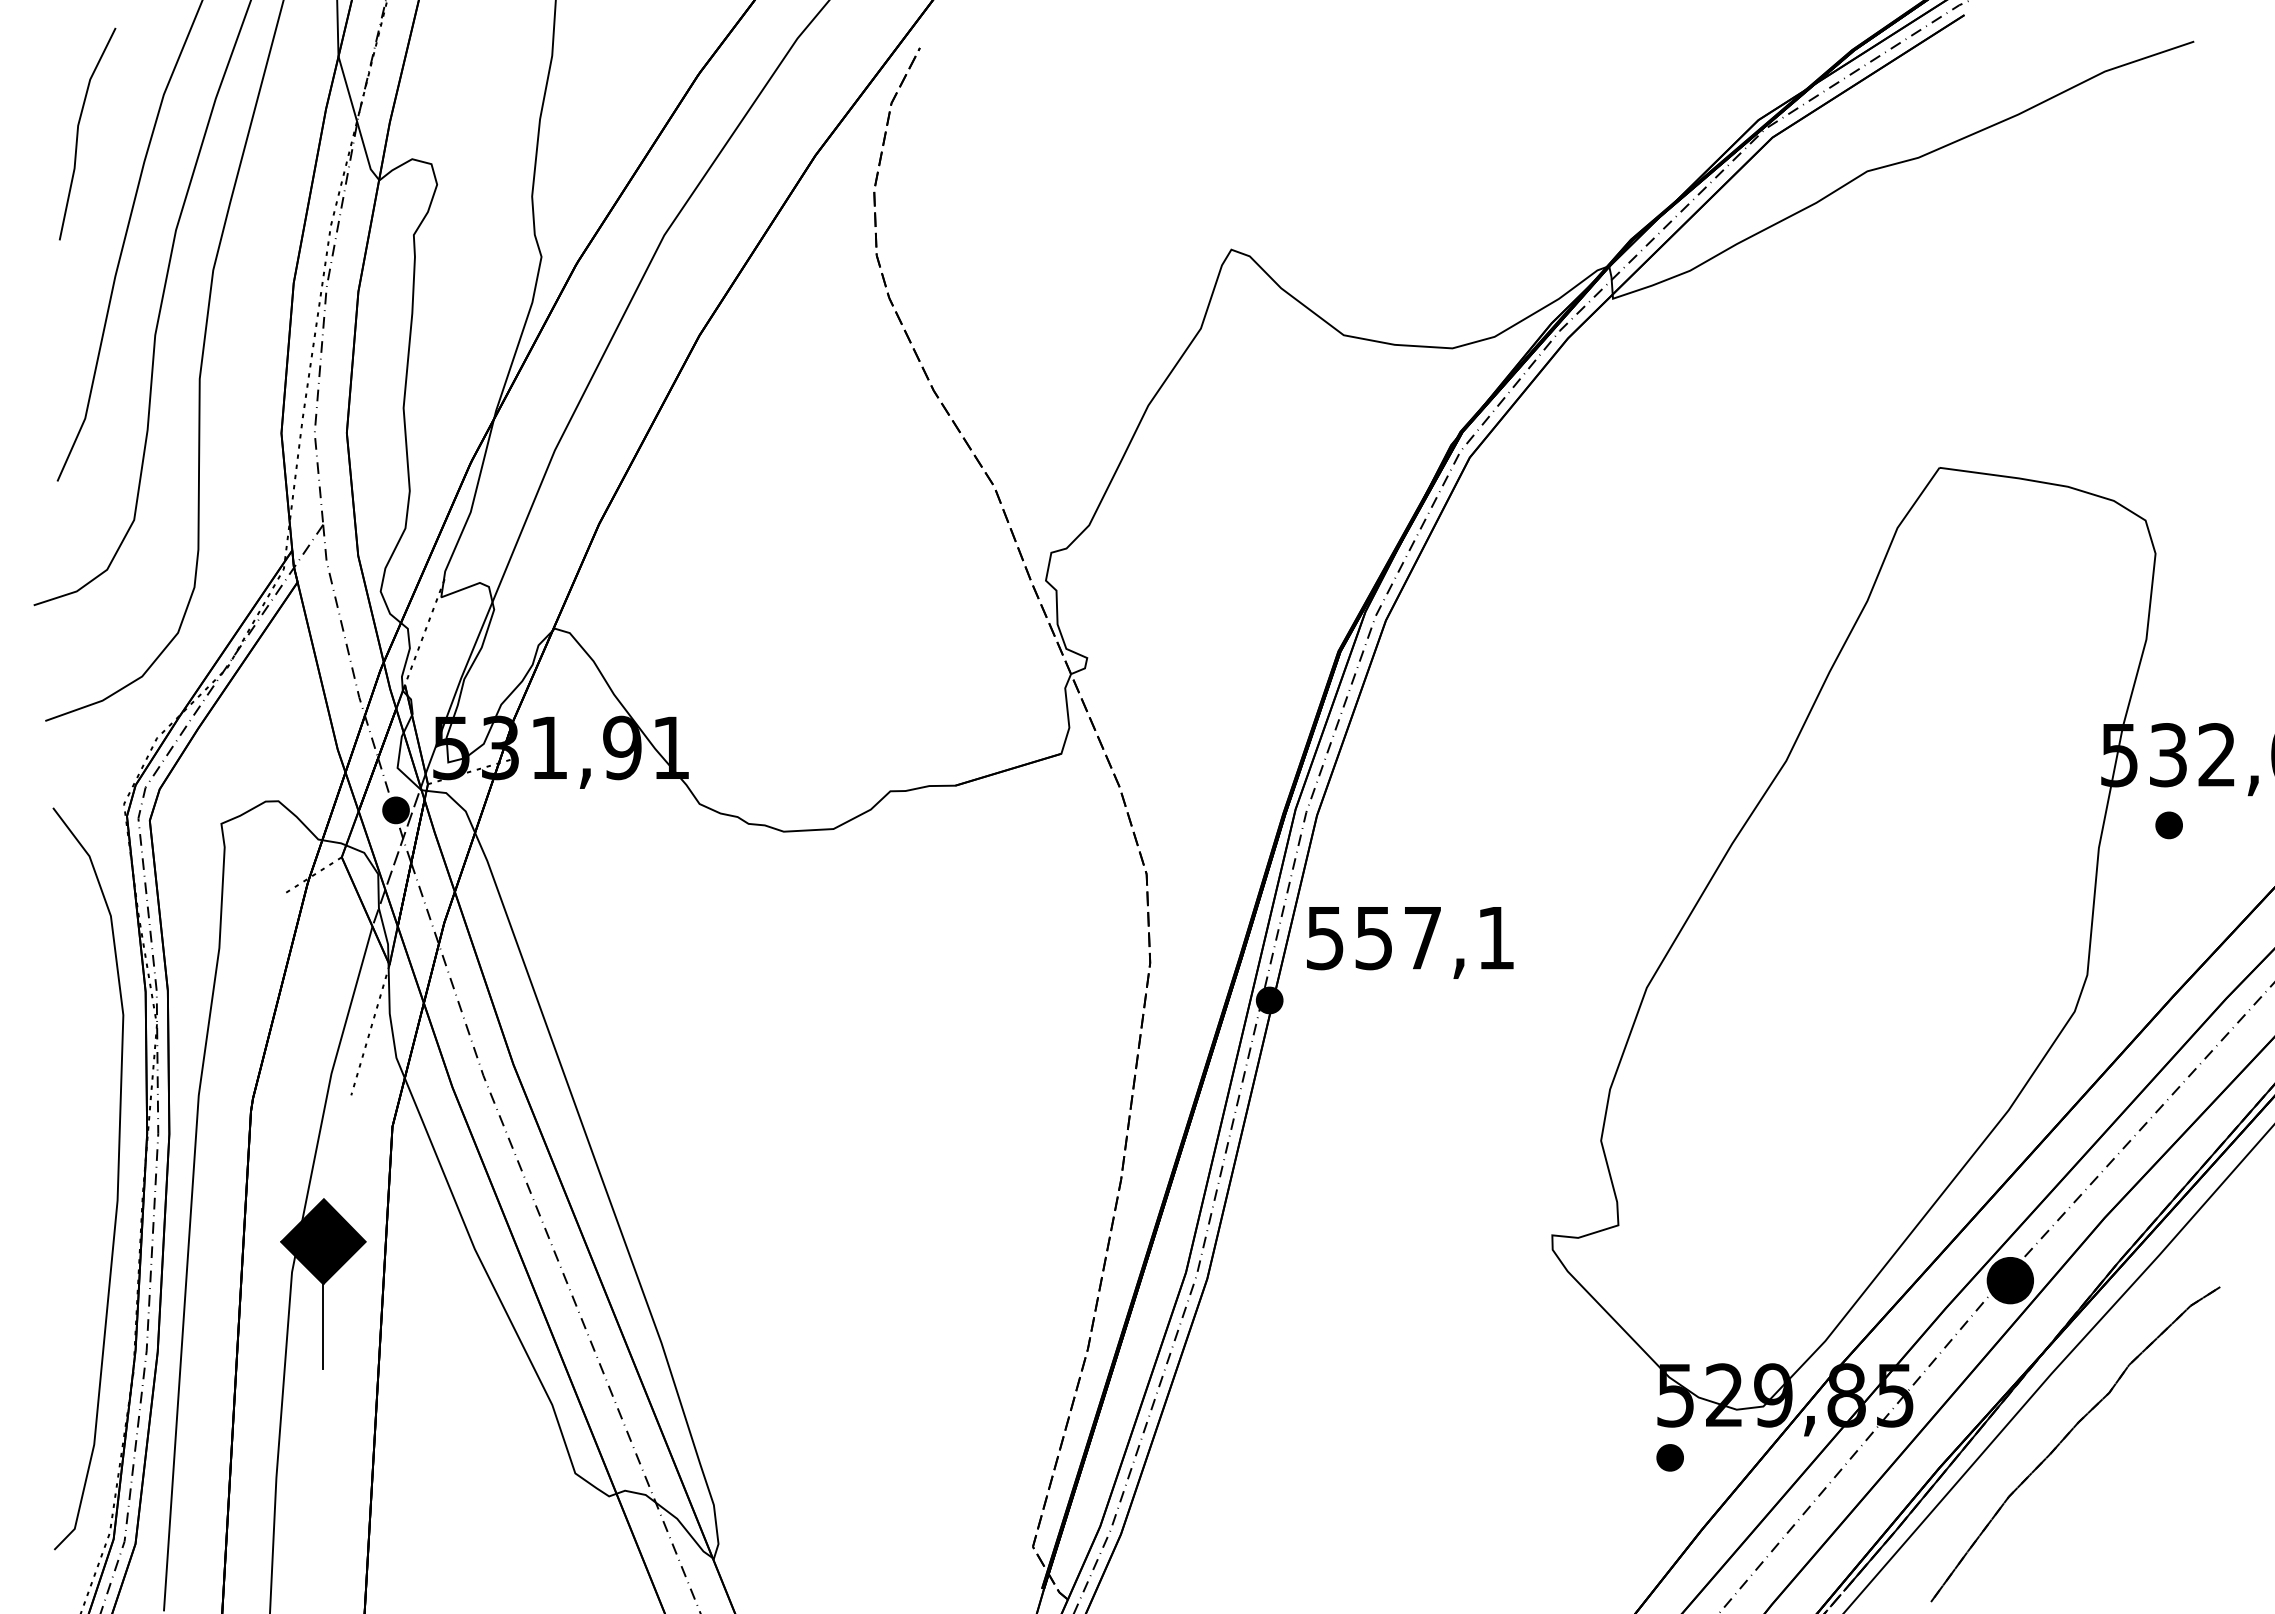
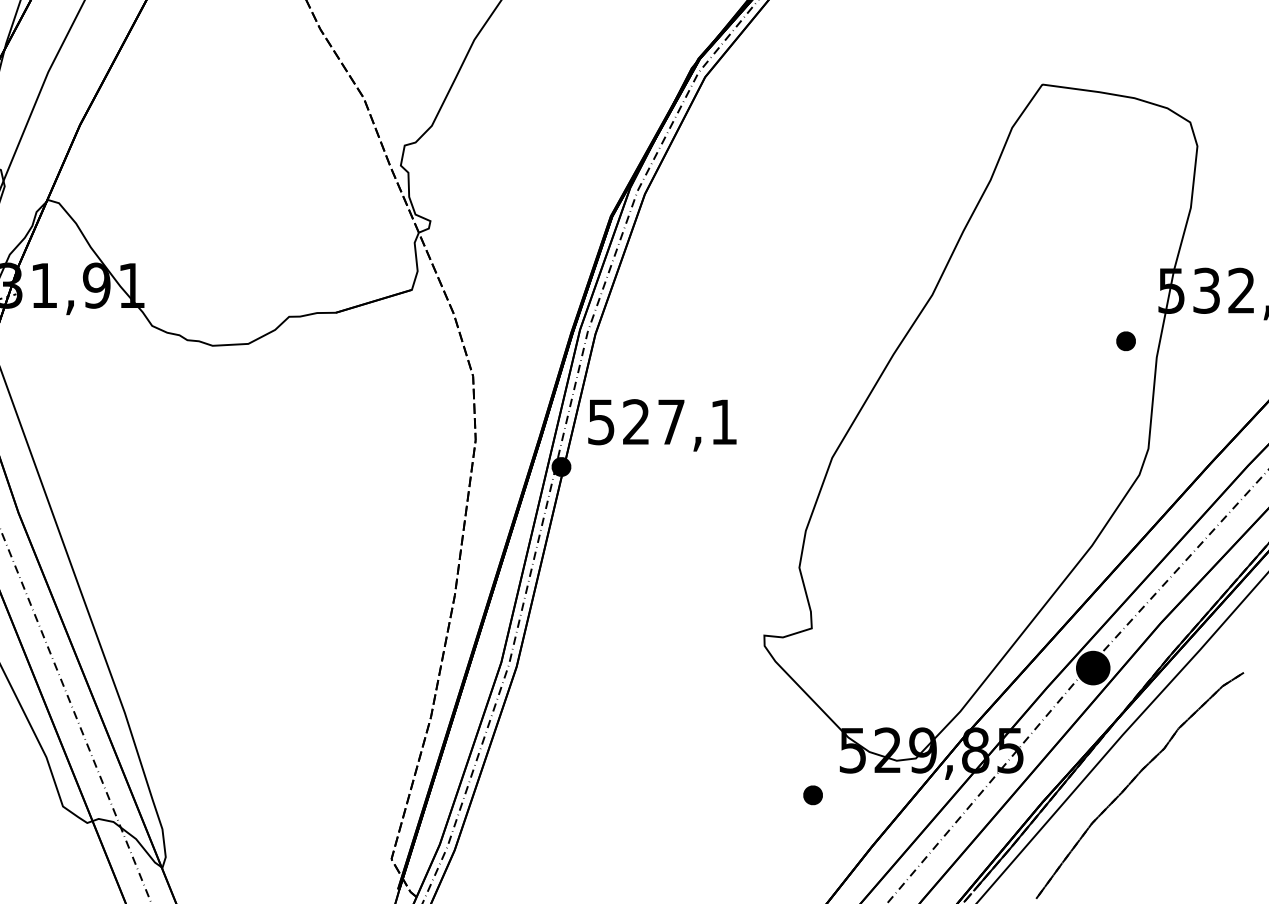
part: (2168, 825) -> (1125, 341), moved
text: (1373, 937) -> (636, 421), 557,1 -> 527,1
part: (1669, 1457) -> (812, 795), moved

